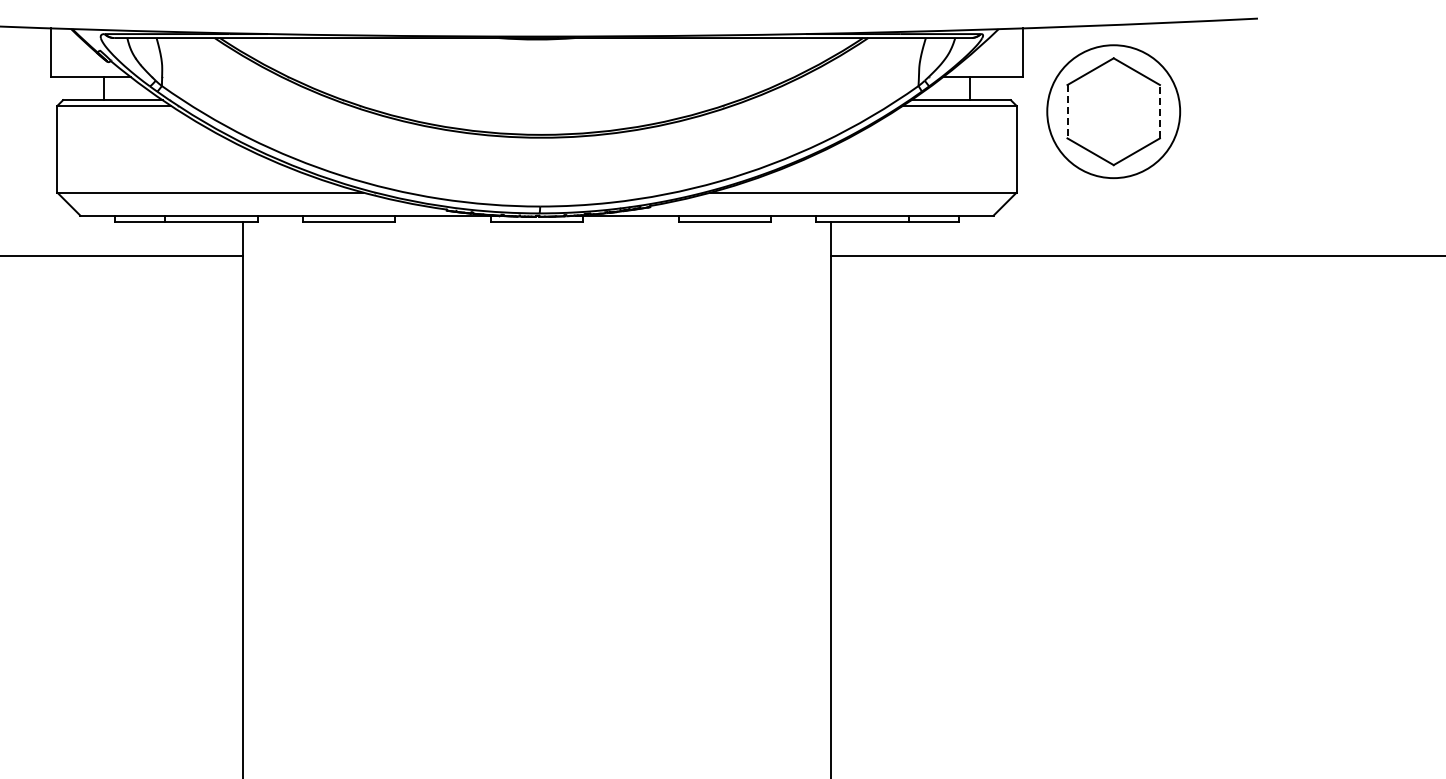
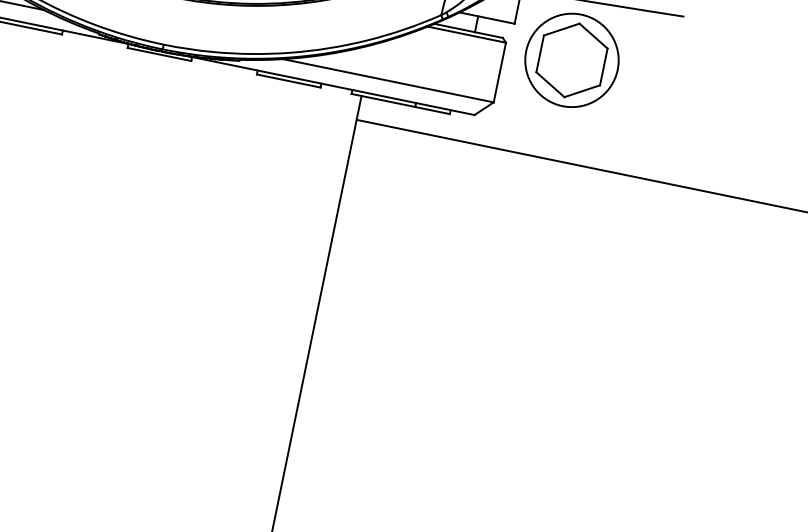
line: (1067, 111) -> (540, 53), dashed -> solid
line: (1159, 111) -> (603, 66), dashed -> solid

